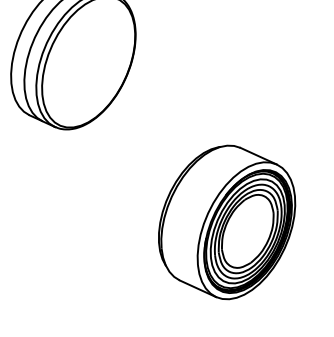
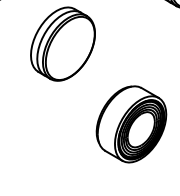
part: (227, 222) -> (131, 124), moved

